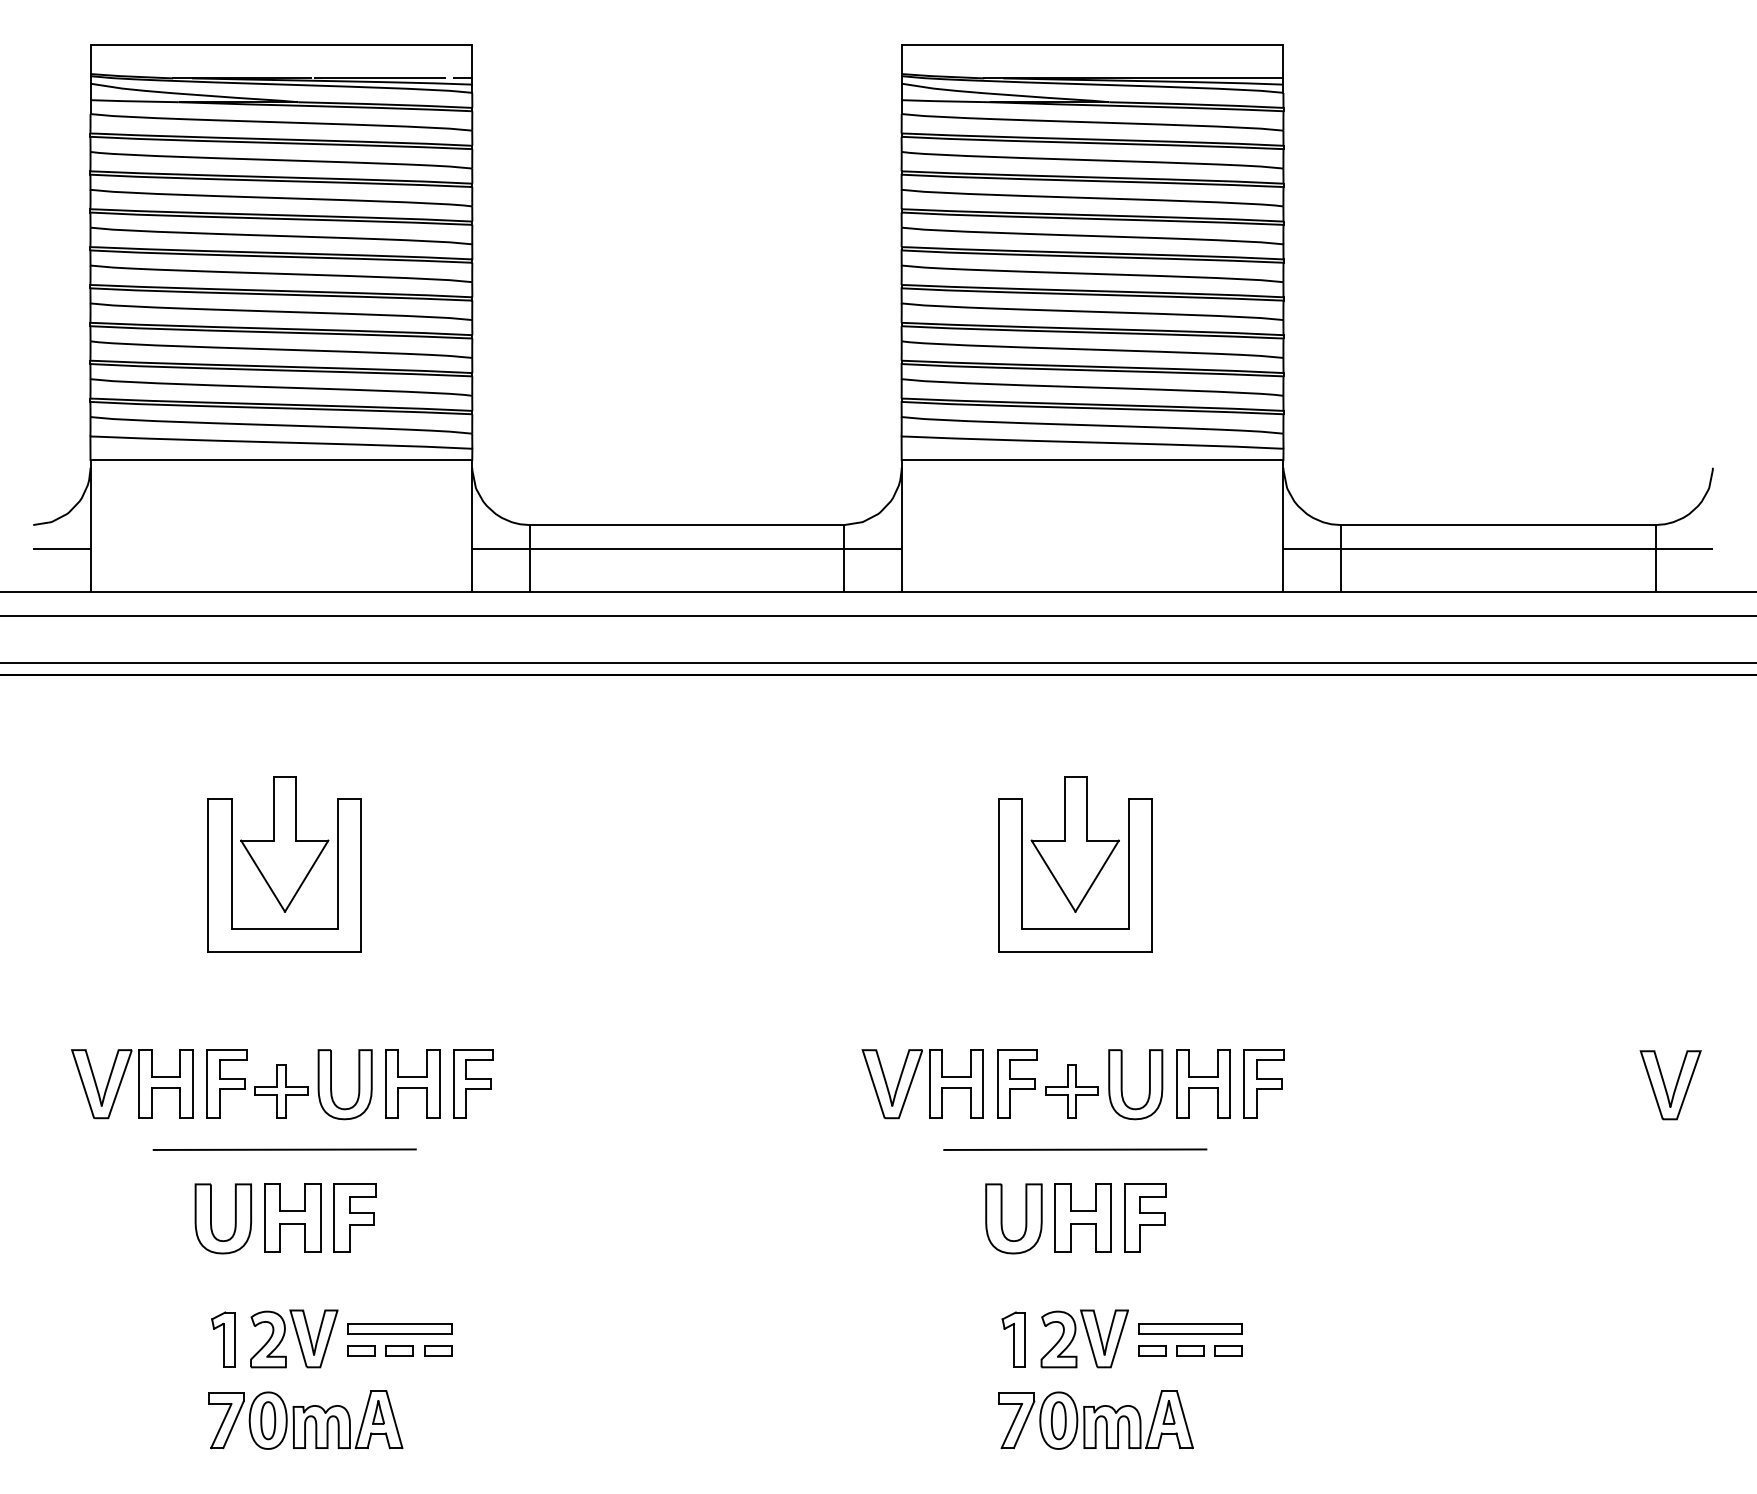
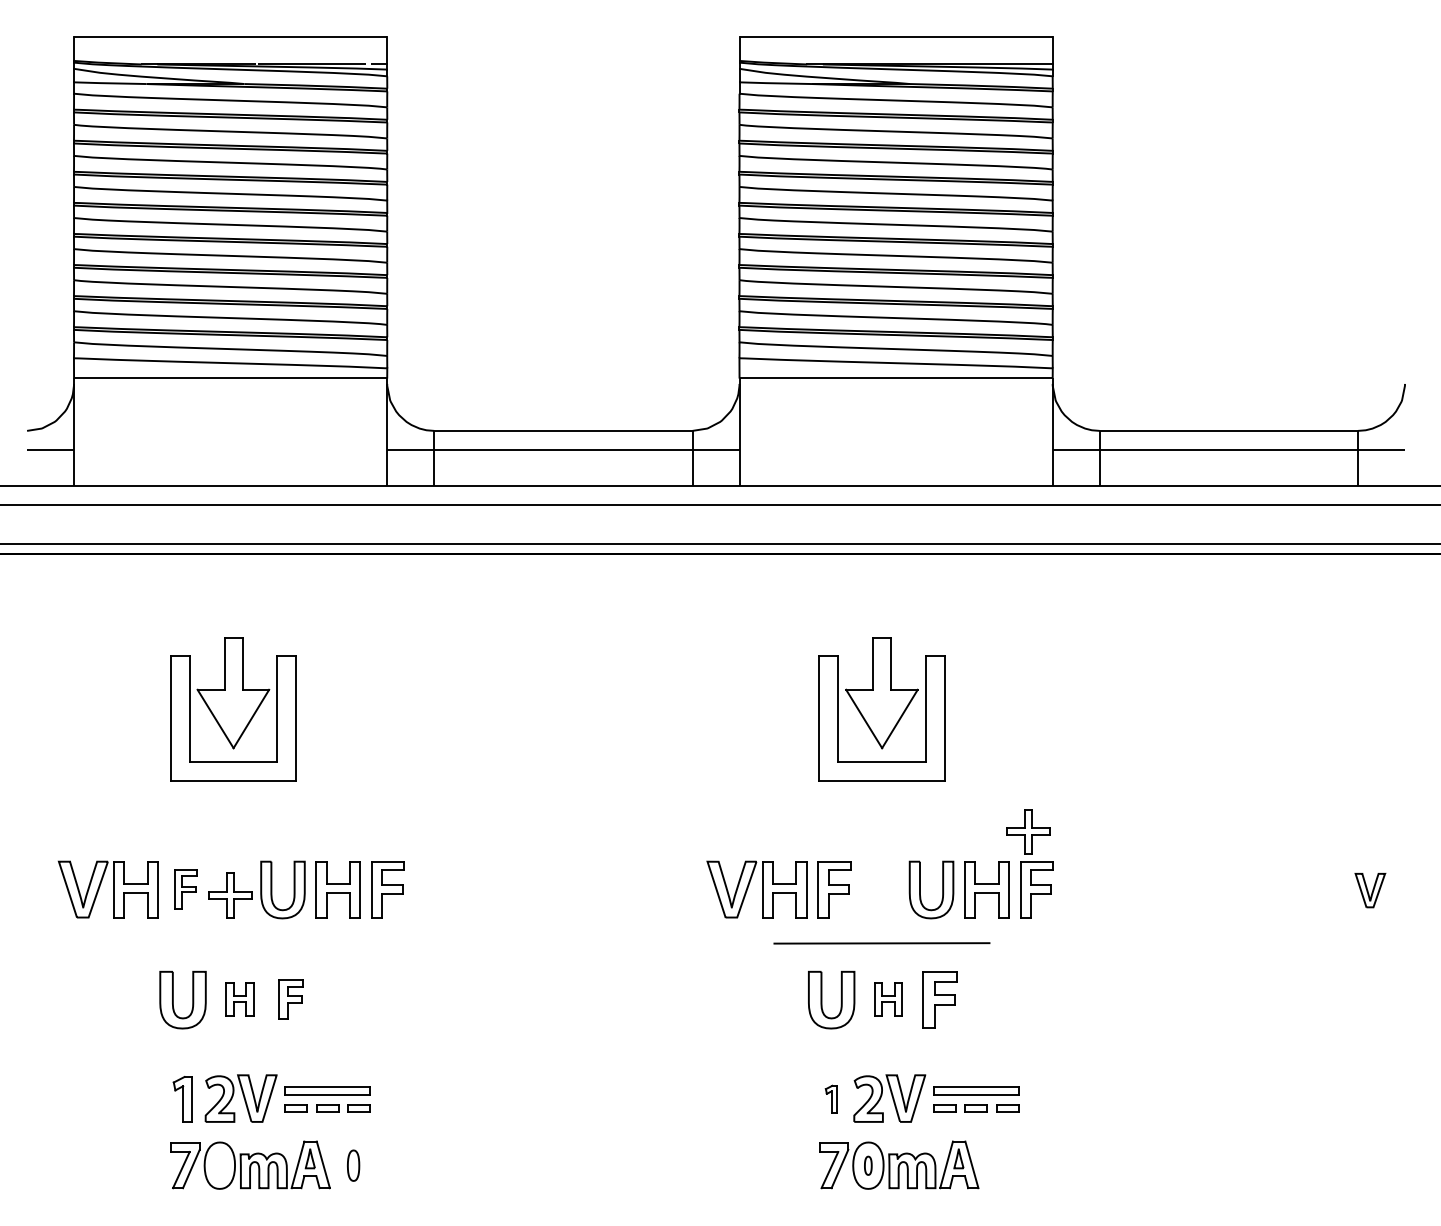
part: (226, 1083) -> (185, 889), size x0.7
part: (1670, 1085) -> (1370, 890), size x0.6
part: (1071, 1091) -> (1028, 831), moved
line: (284, 1149) -> (233, 943), removed
part: (292, 1217) -> (239, 998), size x0.6
part: (354, 1217) -> (290, 998), size x0.7
part: (1082, 1217) -> (887, 998), size x0.6
part: (1013, 1339) -> (831, 1099), size x0.6
part: (268, 1420) -> (353, 1165), moved
part: (1058, 1420) -> (868, 1165), size x0.6

